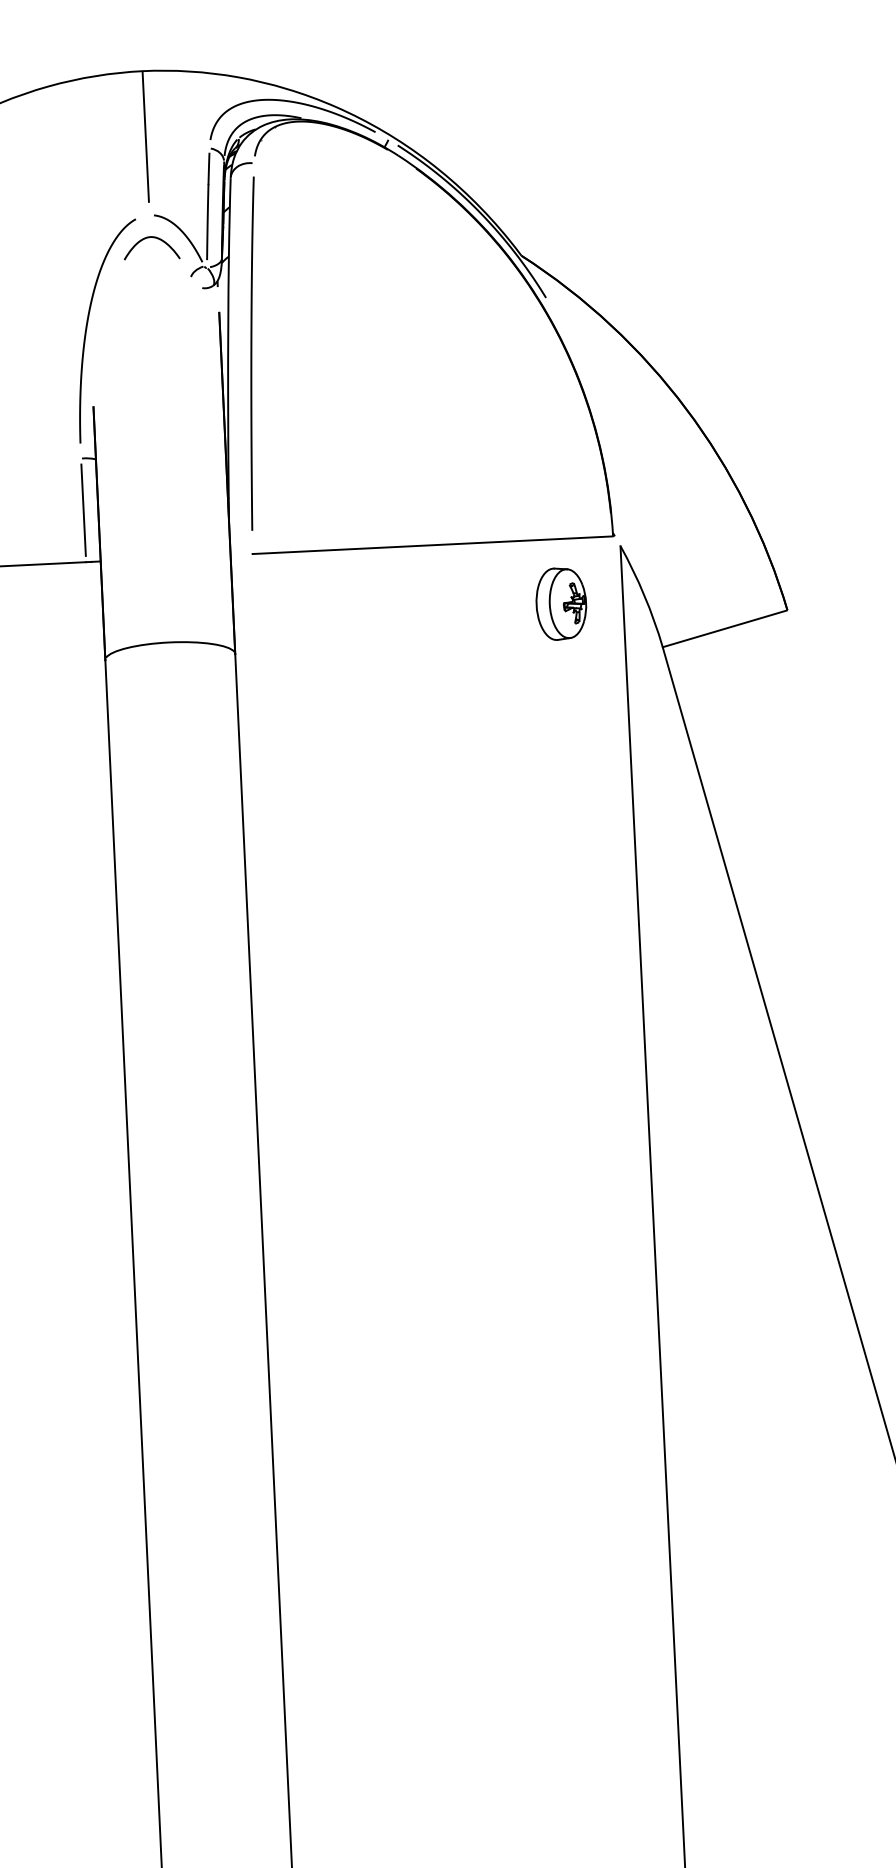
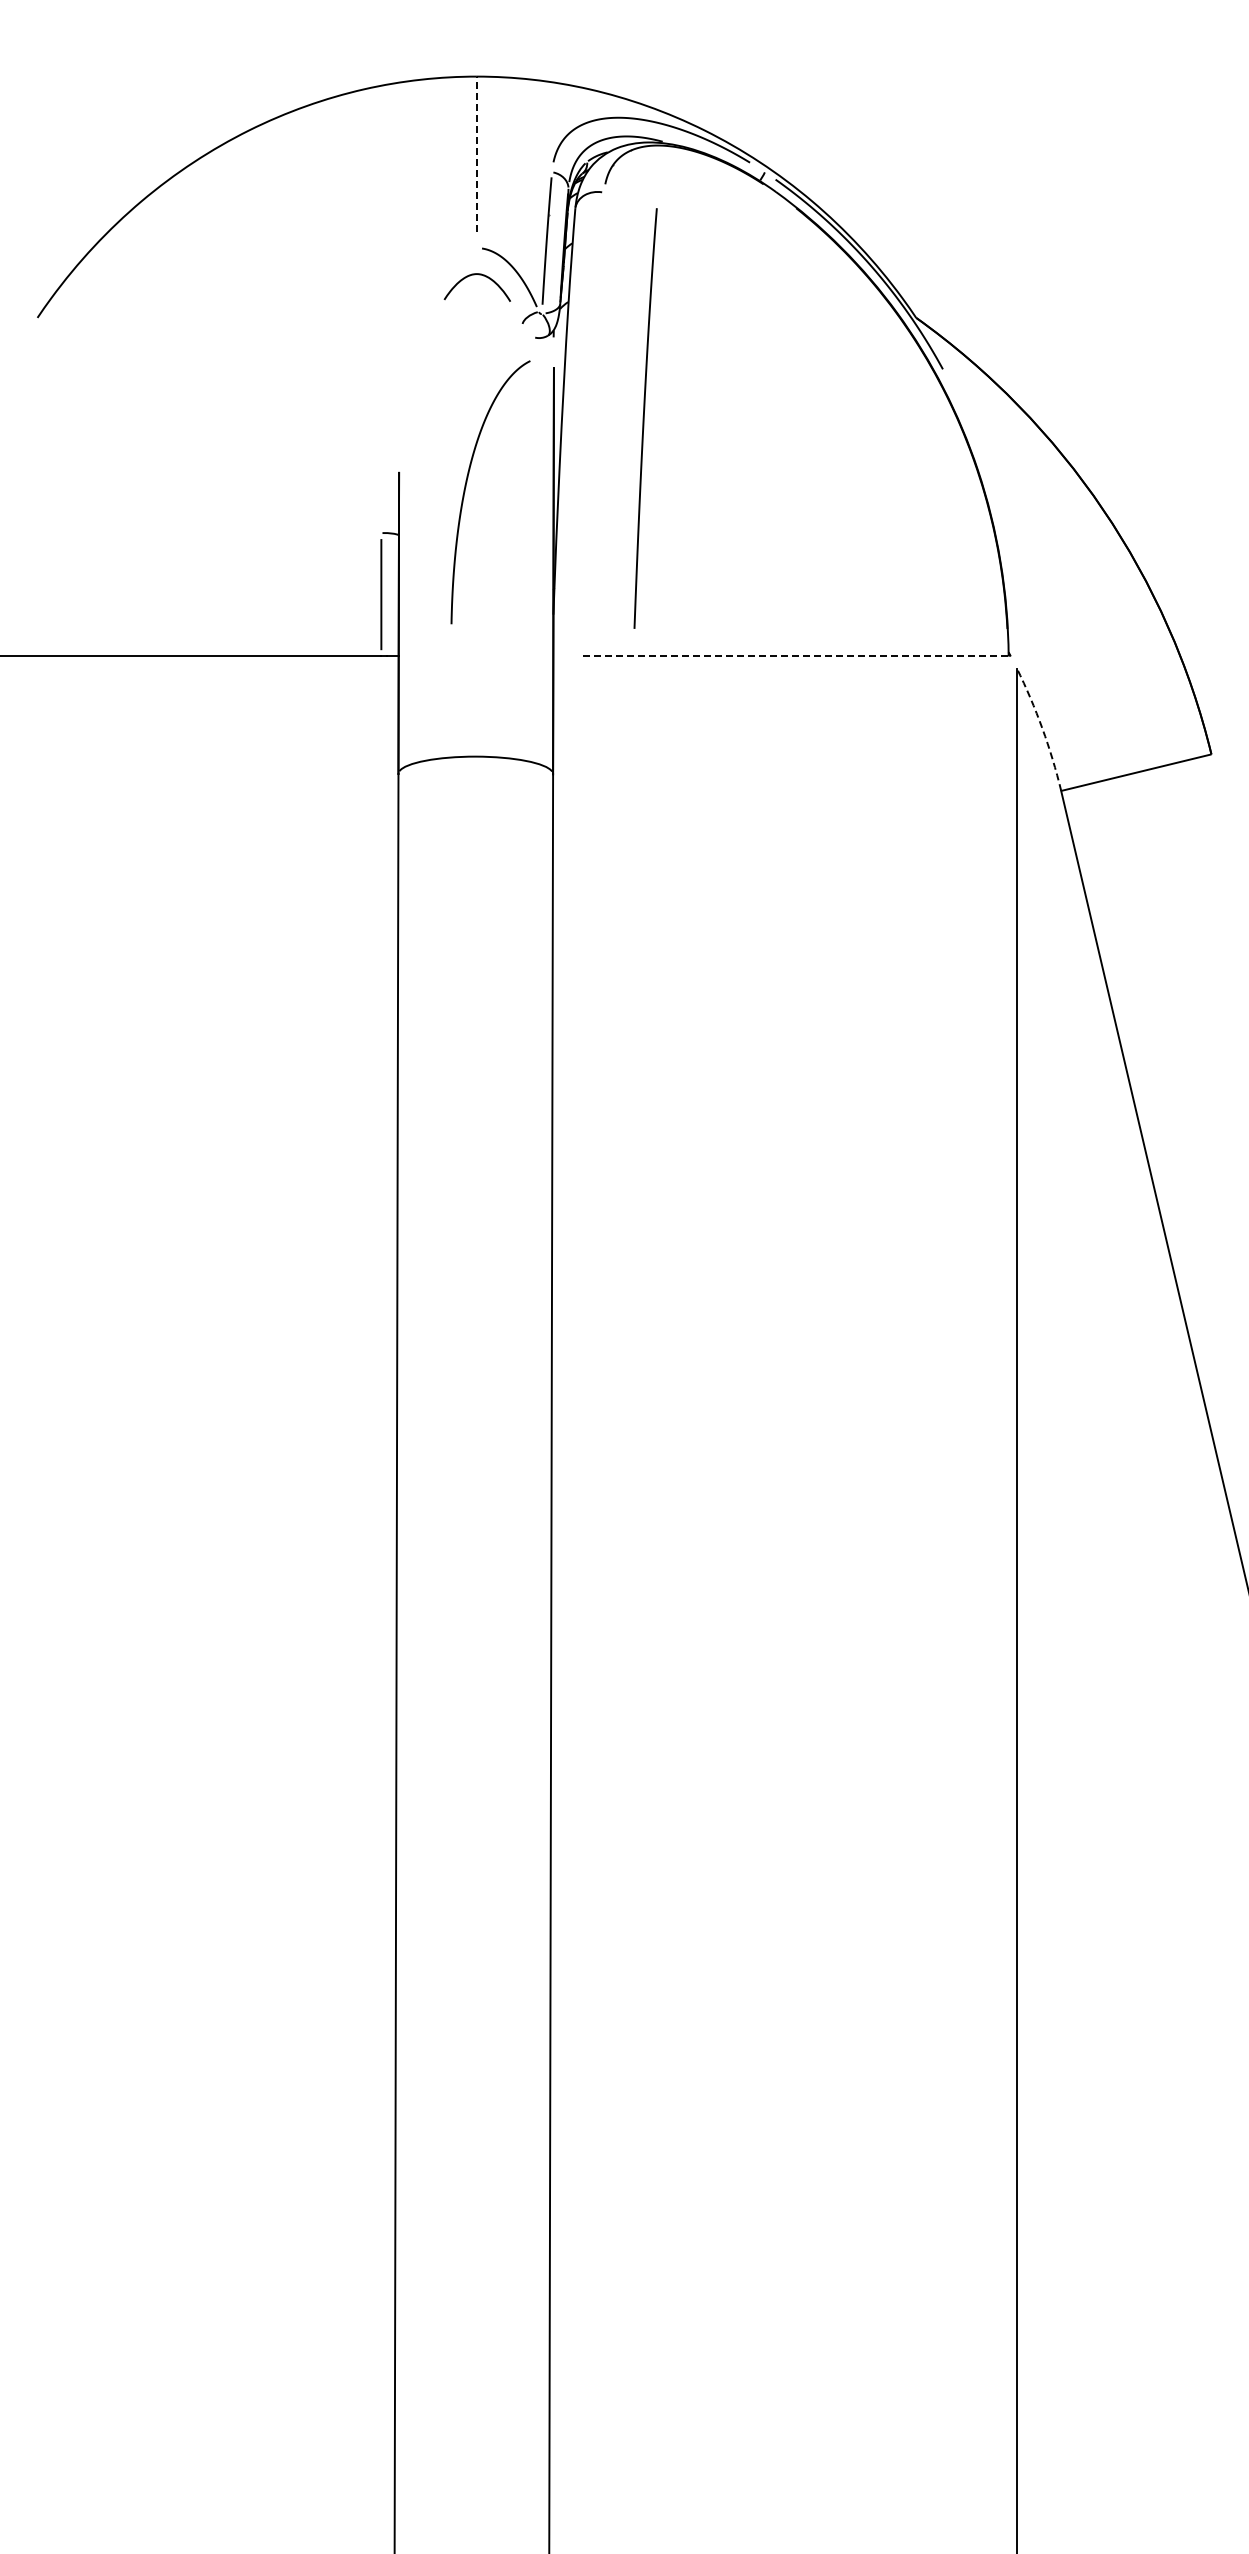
line: (145, 136) -> (476, 154), solid -> dashed
curve: (87, 328) -> (466, 487), moved
curve: (252, 353) -> (644, 418), moved
line: (432, 545) -> (793, 656), solid -> dashed
arc: (644, 595) -> (1042, 728), solid -> dashed
part: (561, 603) -> (943, 733), removed

